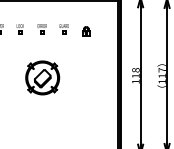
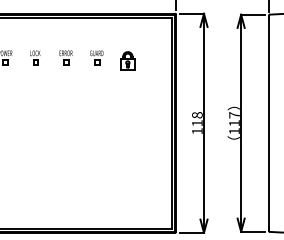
part: (86, 31) -> (127, 60), size x1.4
part: (42, 78) -> (66, 126), removed

